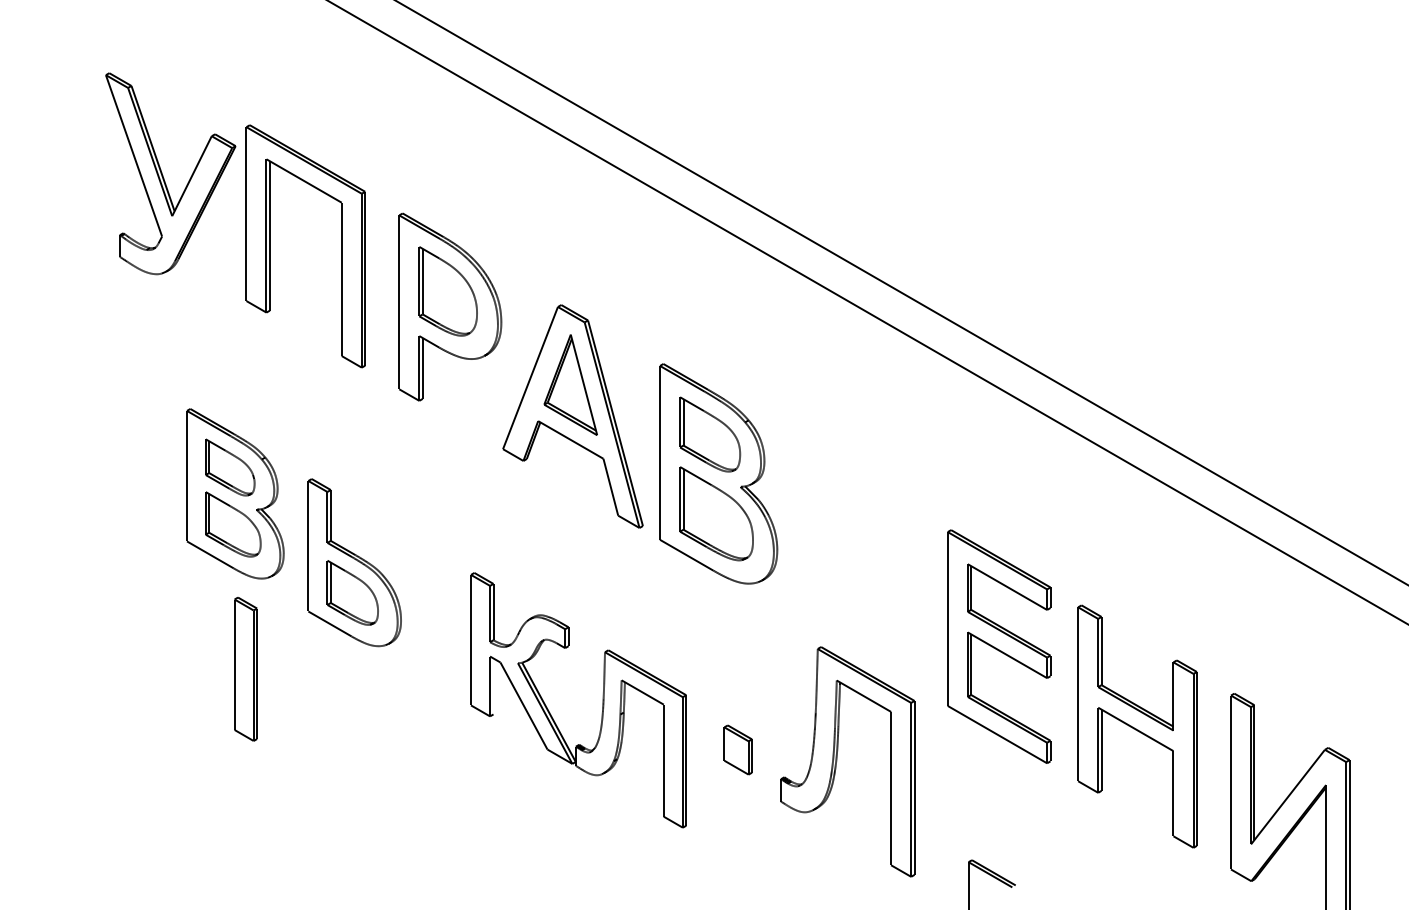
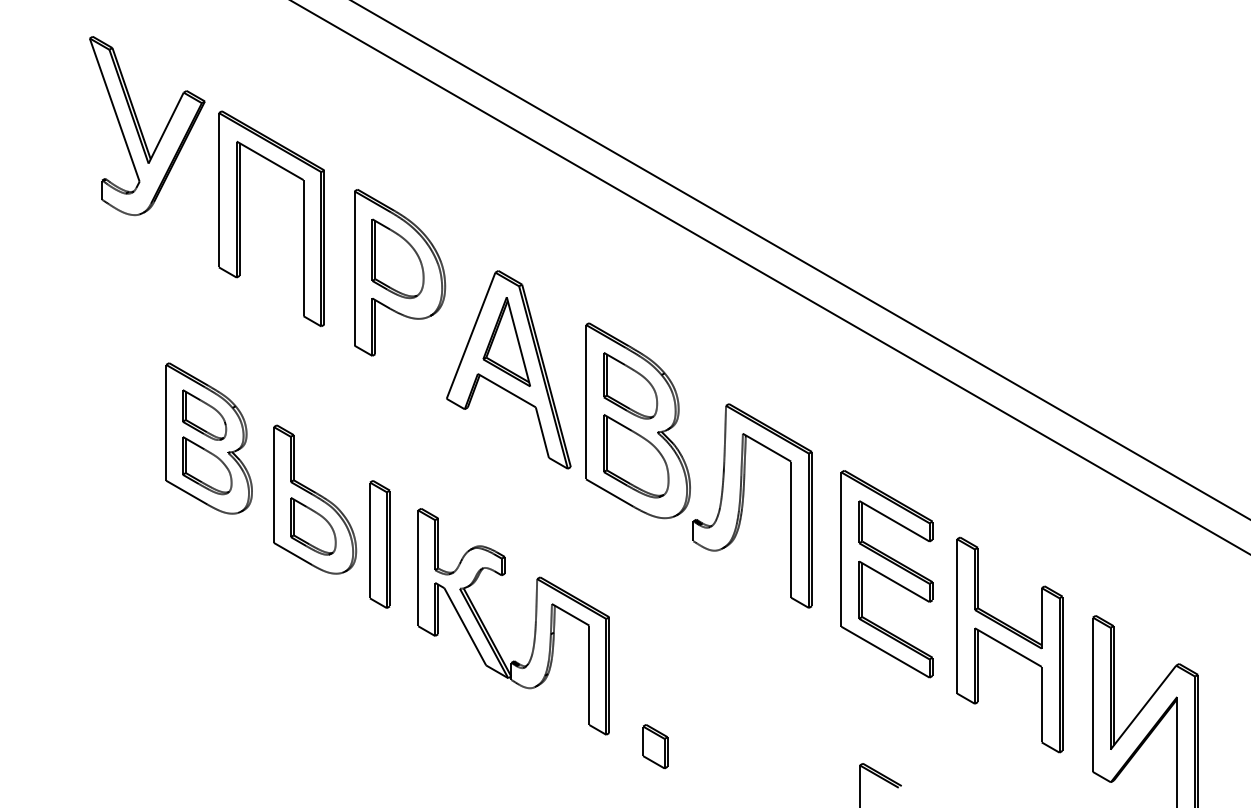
part: (163, 175) -> (140, 127), moved
part: (245, 669) -> (379, 544), moved
line: (493, 686) -> (438, 609), added
part: (737, 749) -> (654, 746), moved
part: (837, 761) -> (743, 505), moved

